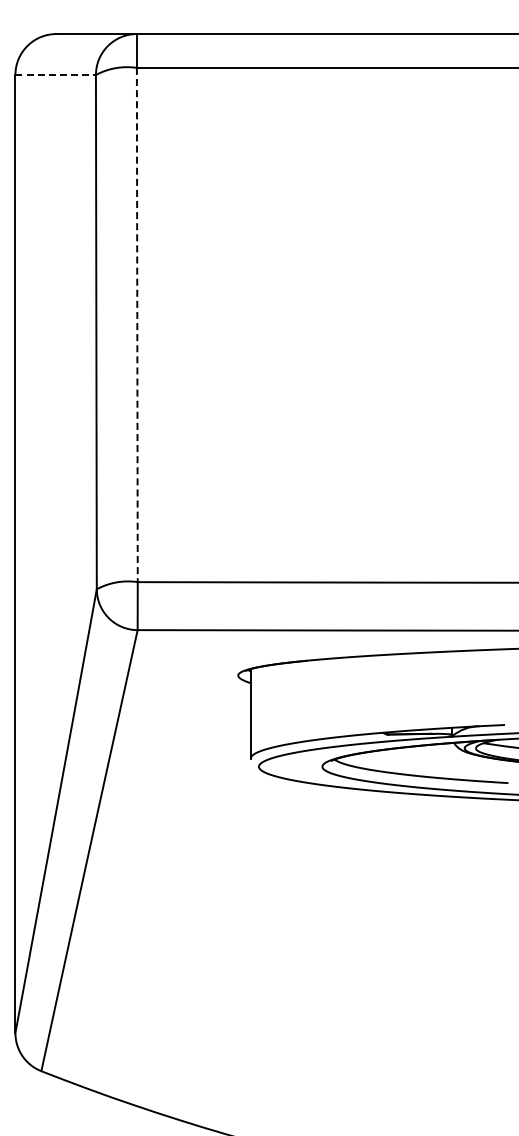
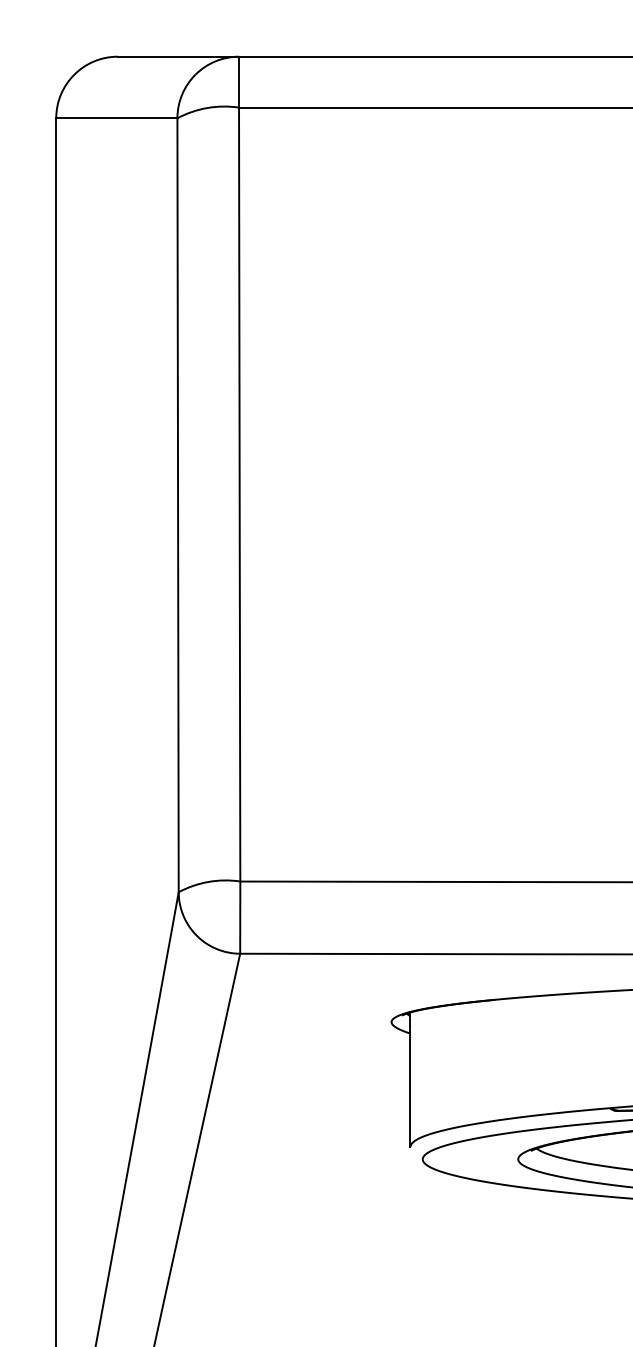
line: (56, 74) -> (118, 117), dashed -> solid
line: (137, 325) -> (239, 495), dashed -> solid

